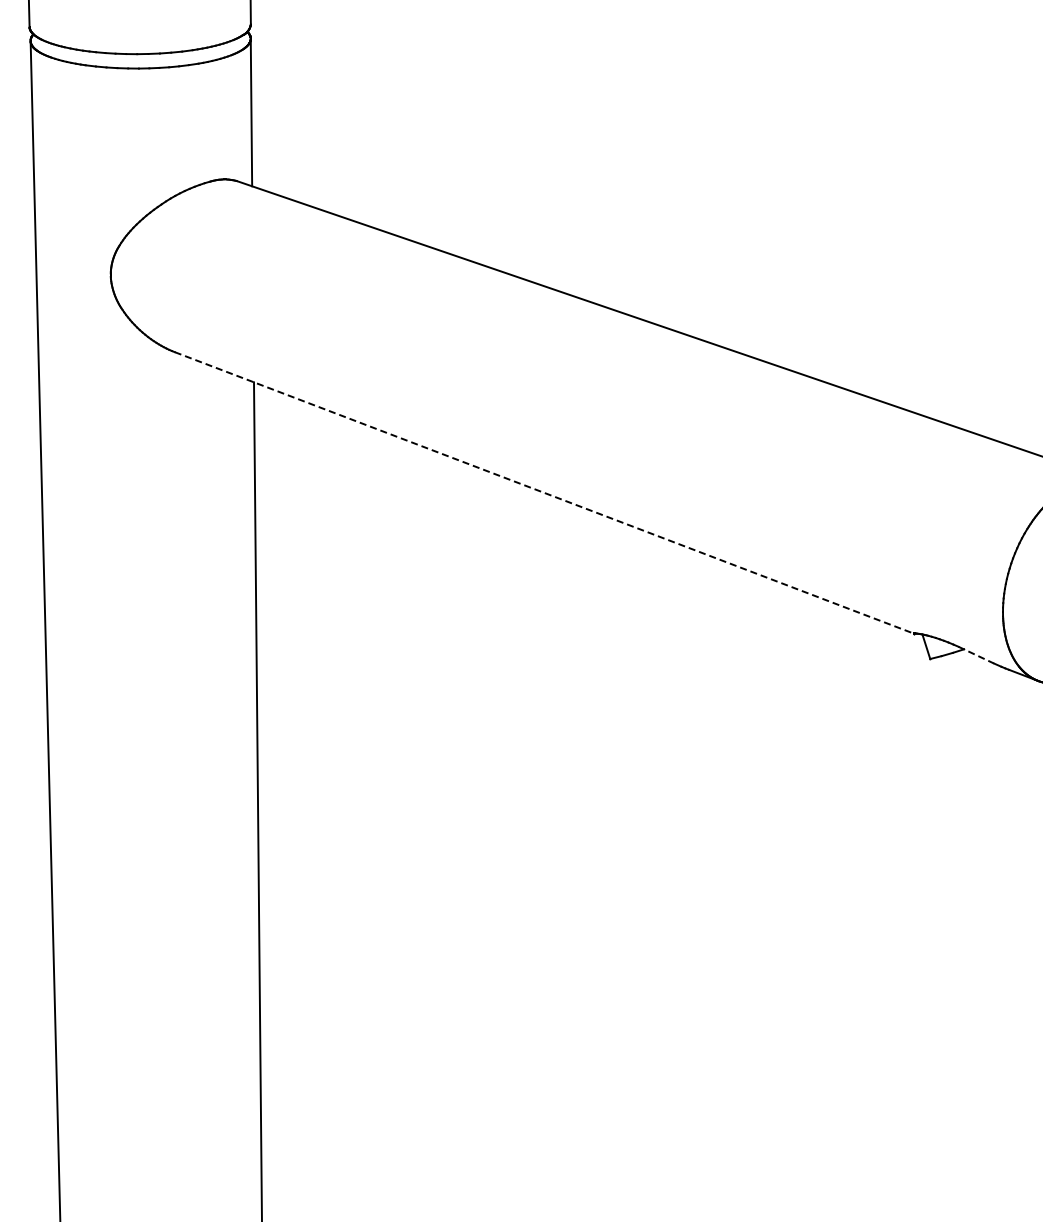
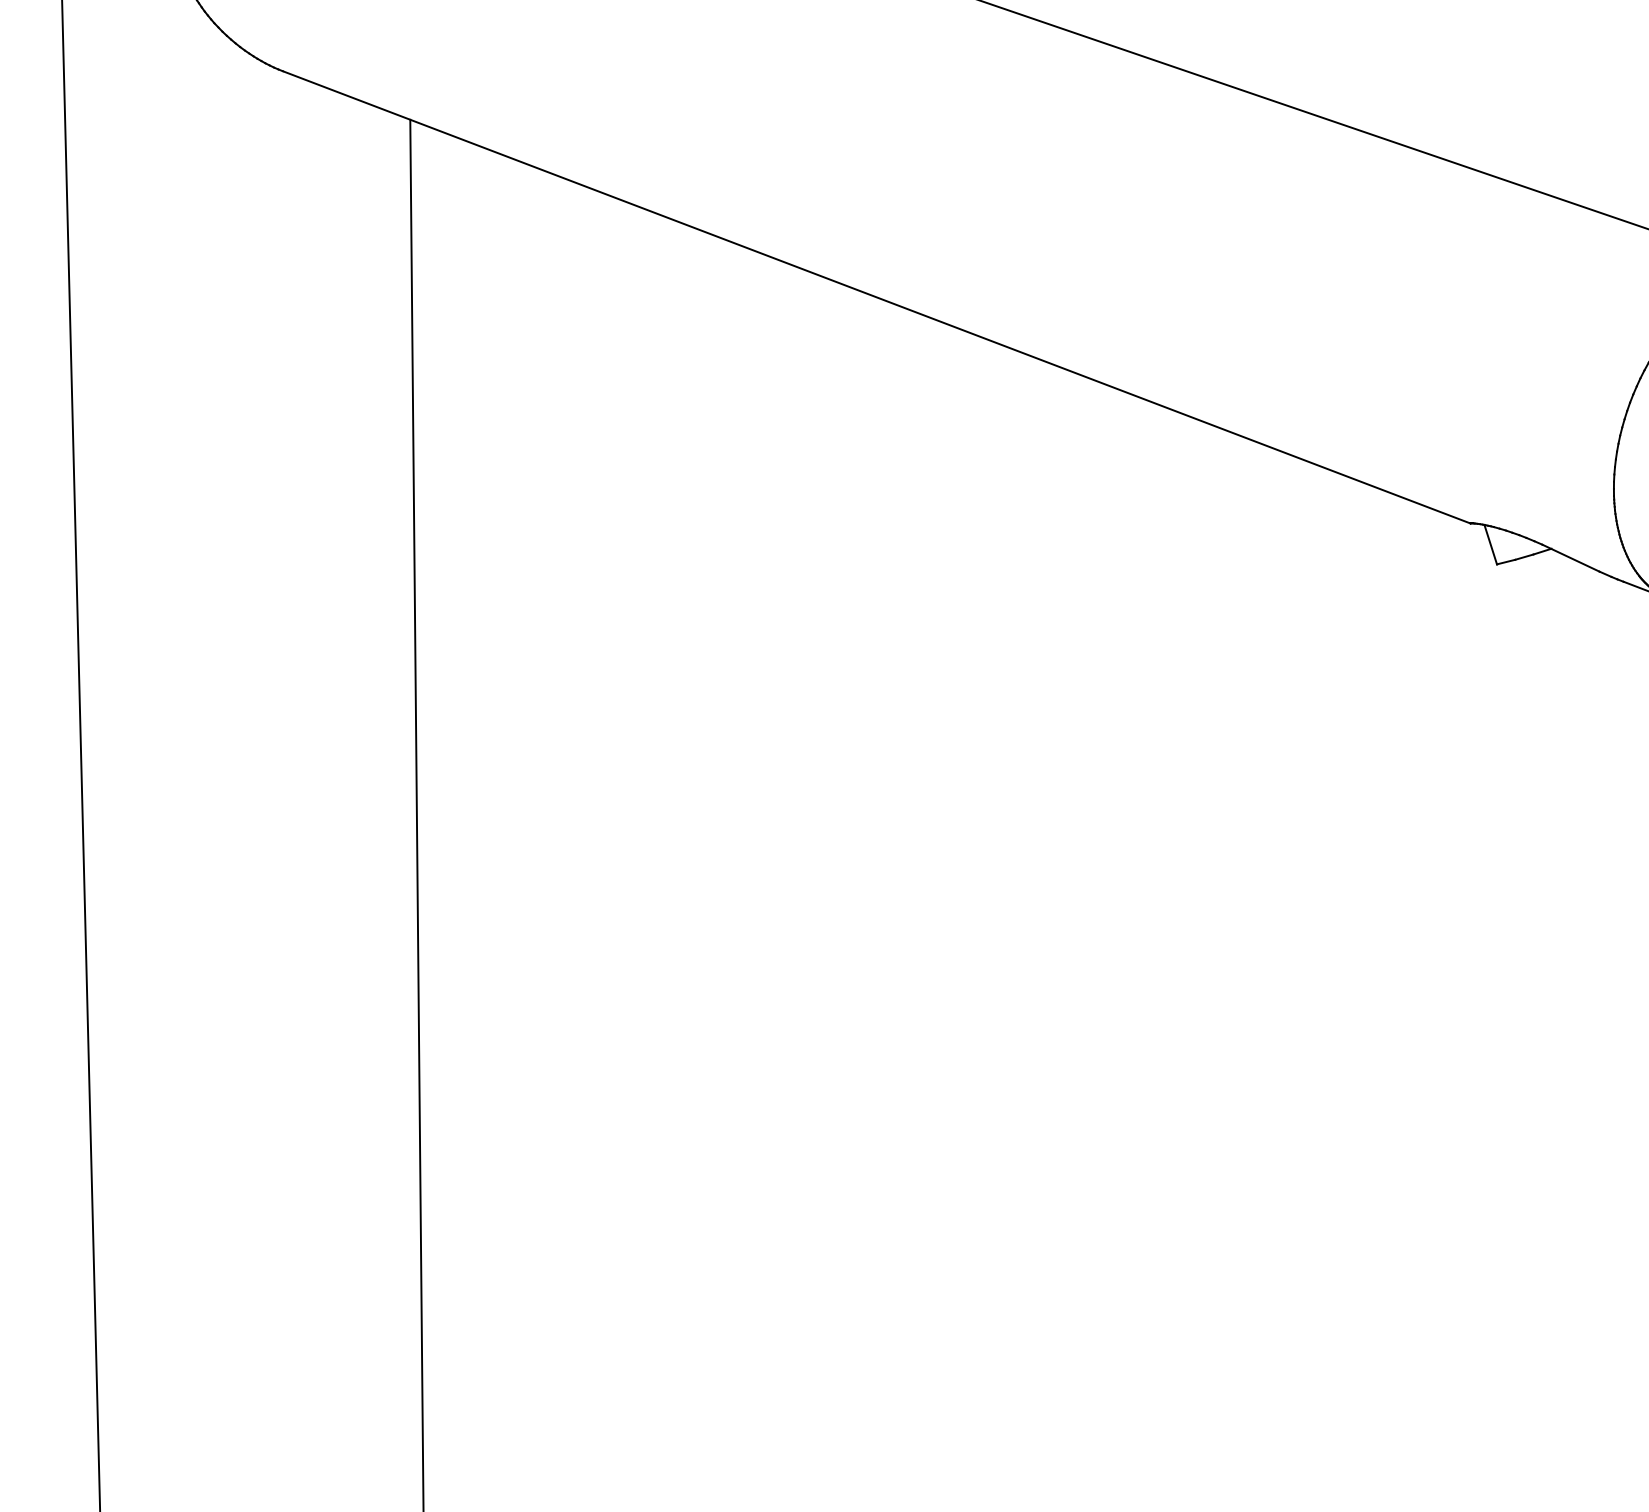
line: (544, 493) -> (877, 298), dashed -> solid
line: (976, 655) -> (1571, 558), dashed -> solid

